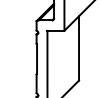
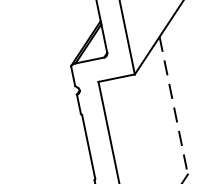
line: (79, 48) -> (174, 105), solid -> dashed

